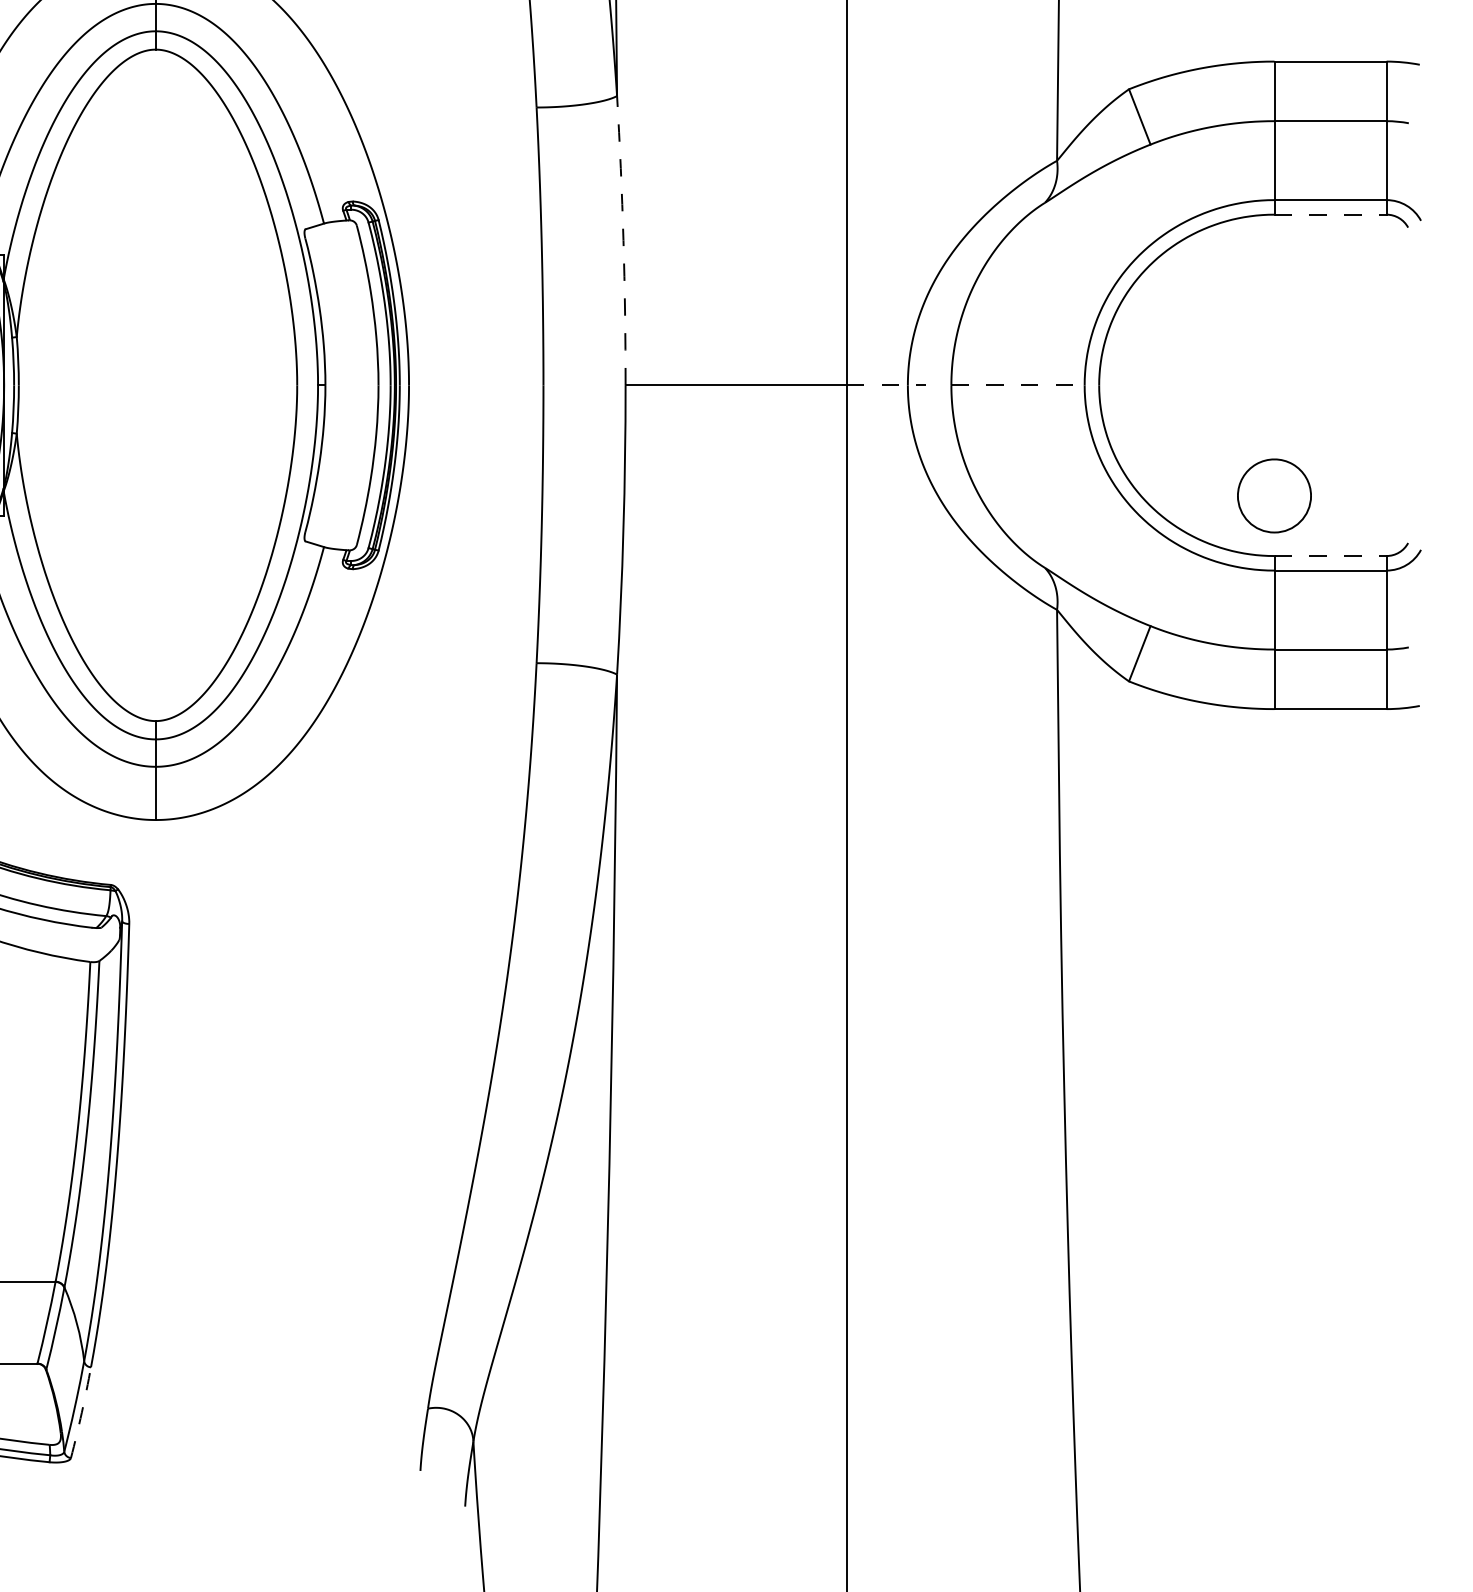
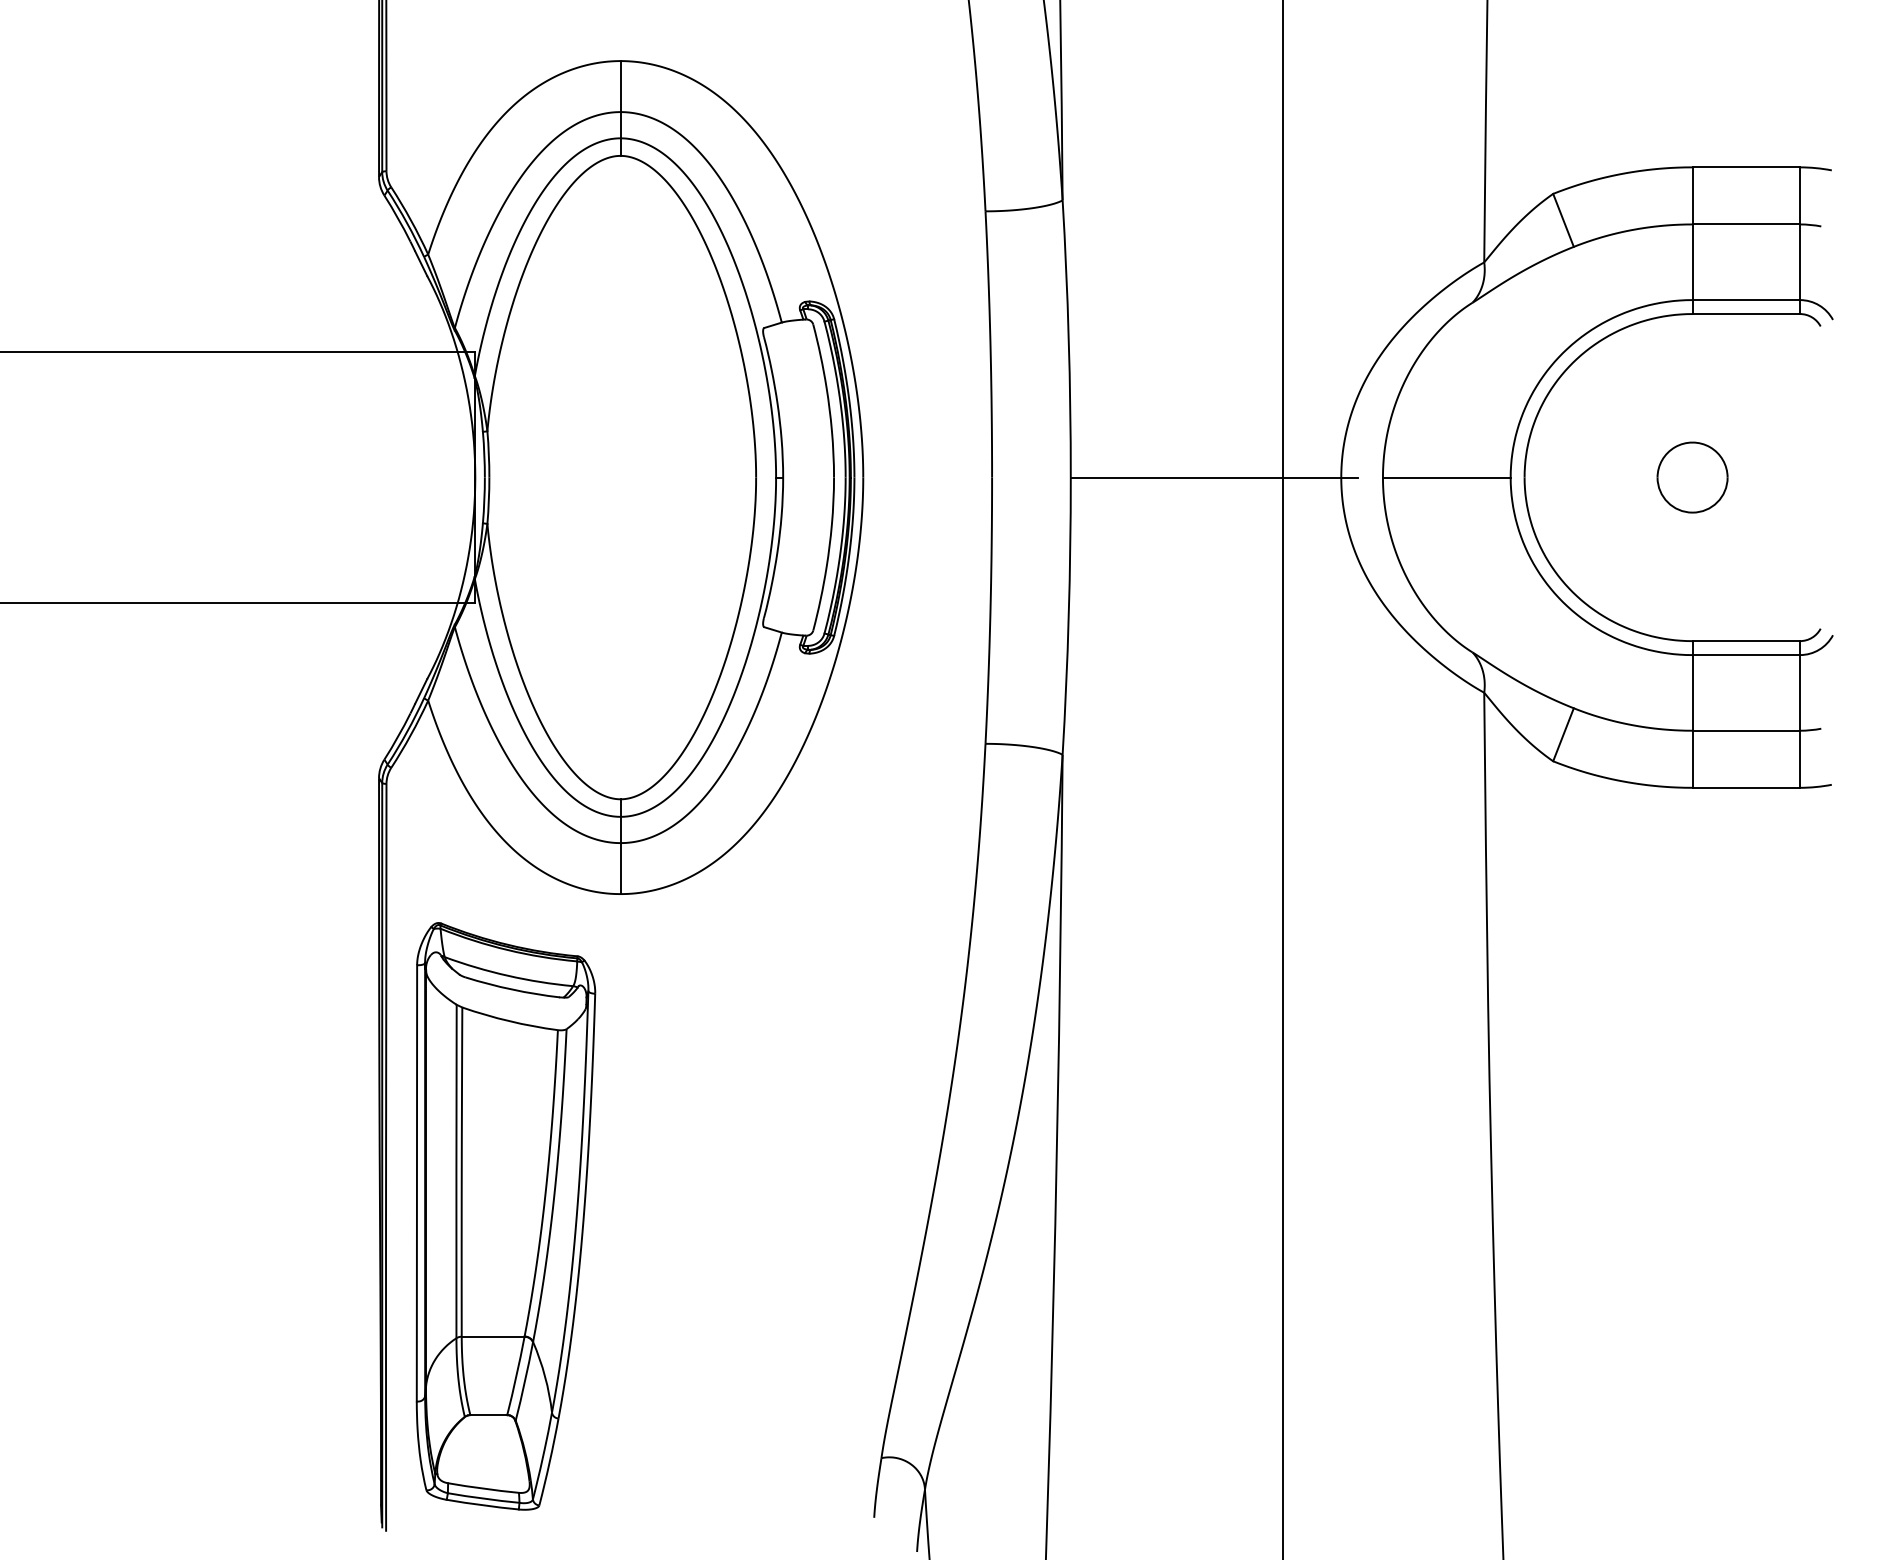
line: (1330, 215) -> (1746, 314), dashed -> solid
arc: (623, 240) -> (1068, 338), dashed -> solid
line: (886, 385) -> (1320, 477), dashed -> solid
line: (1017, 385) -> (1446, 477), dashed -> solid
part: (1274, 495) -> (1692, 477), moved
line: (1330, 556) -> (1746, 641), dashed -> solid
arc: (81, 1413) -> (549, 1462), dashed -> solid

